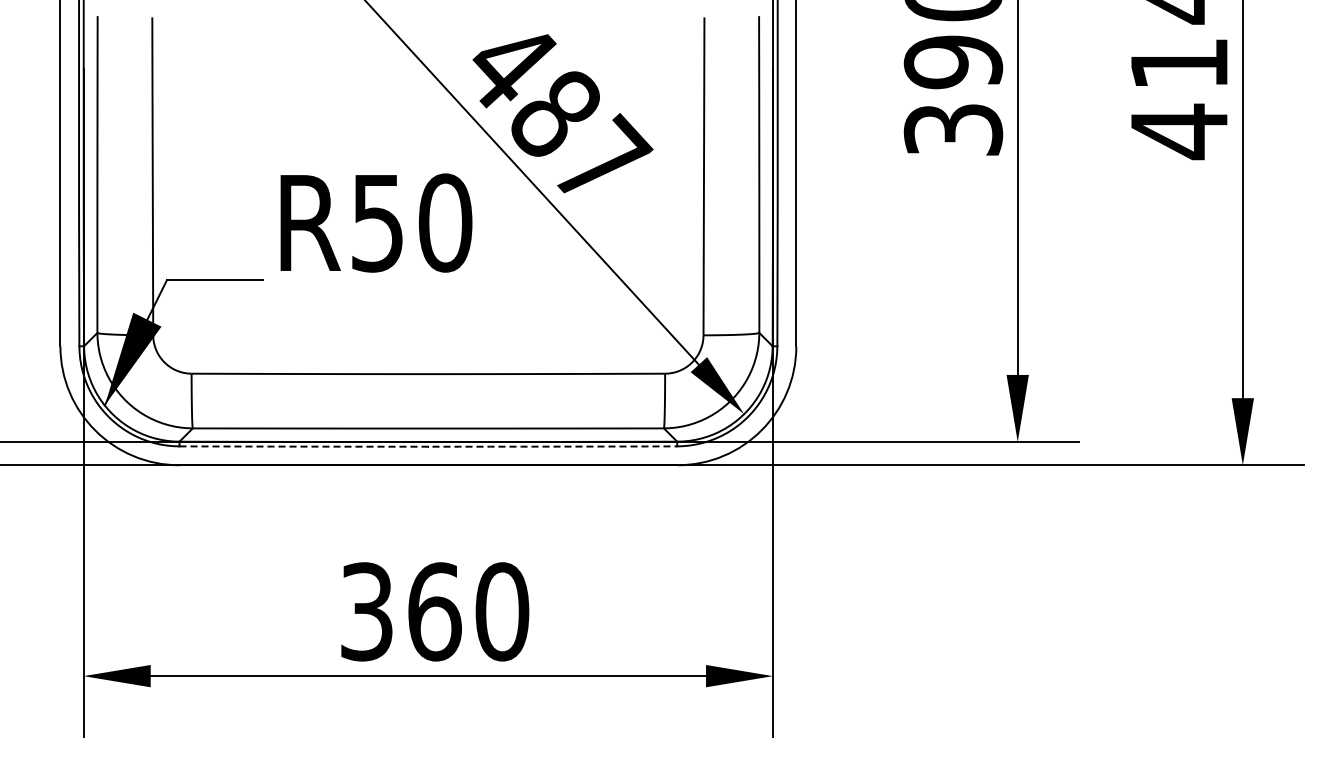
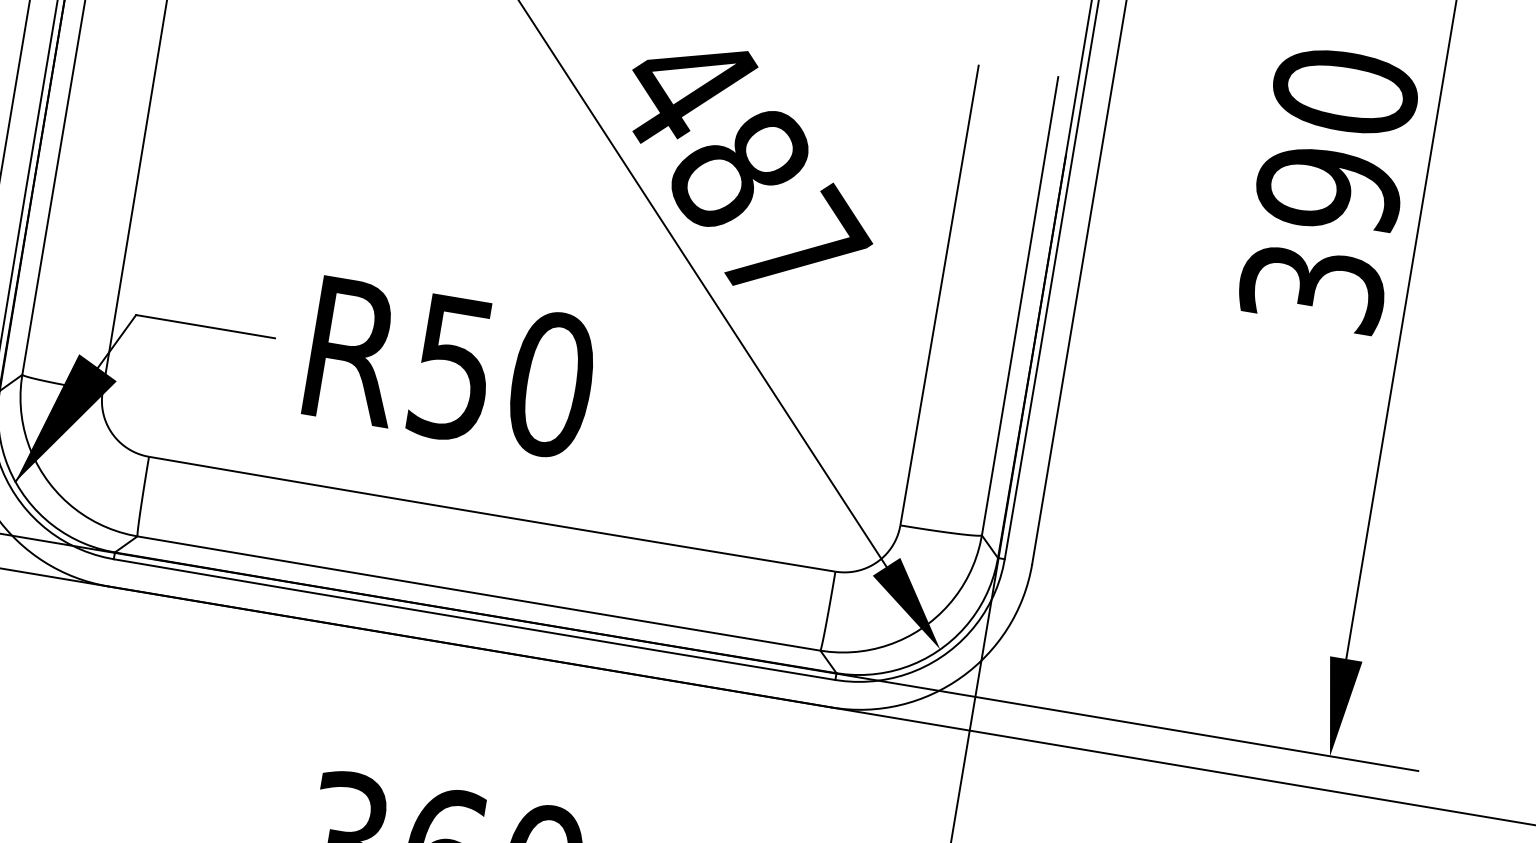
text: (376, 222) -> (451, 367), moved
arc: (428, 446) -> (474, 619), dashed -> solid

